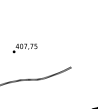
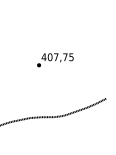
text: (24, 48) -> (54, 60), moved

